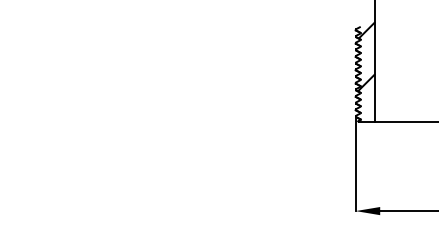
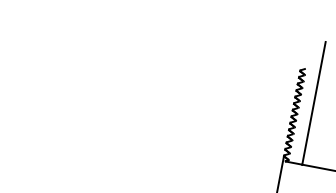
hatch: (366, 56) -> (305, 99), removed

